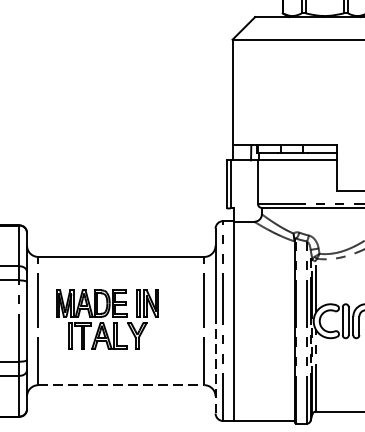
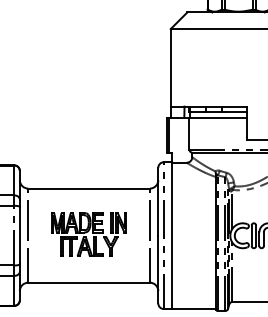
part: (106, 319) -> (88, 234), moved
line: (215, 367) -> (158, 269), dashed -> solid
line: (121, 384) -> (89, 282), dashed -> solid

